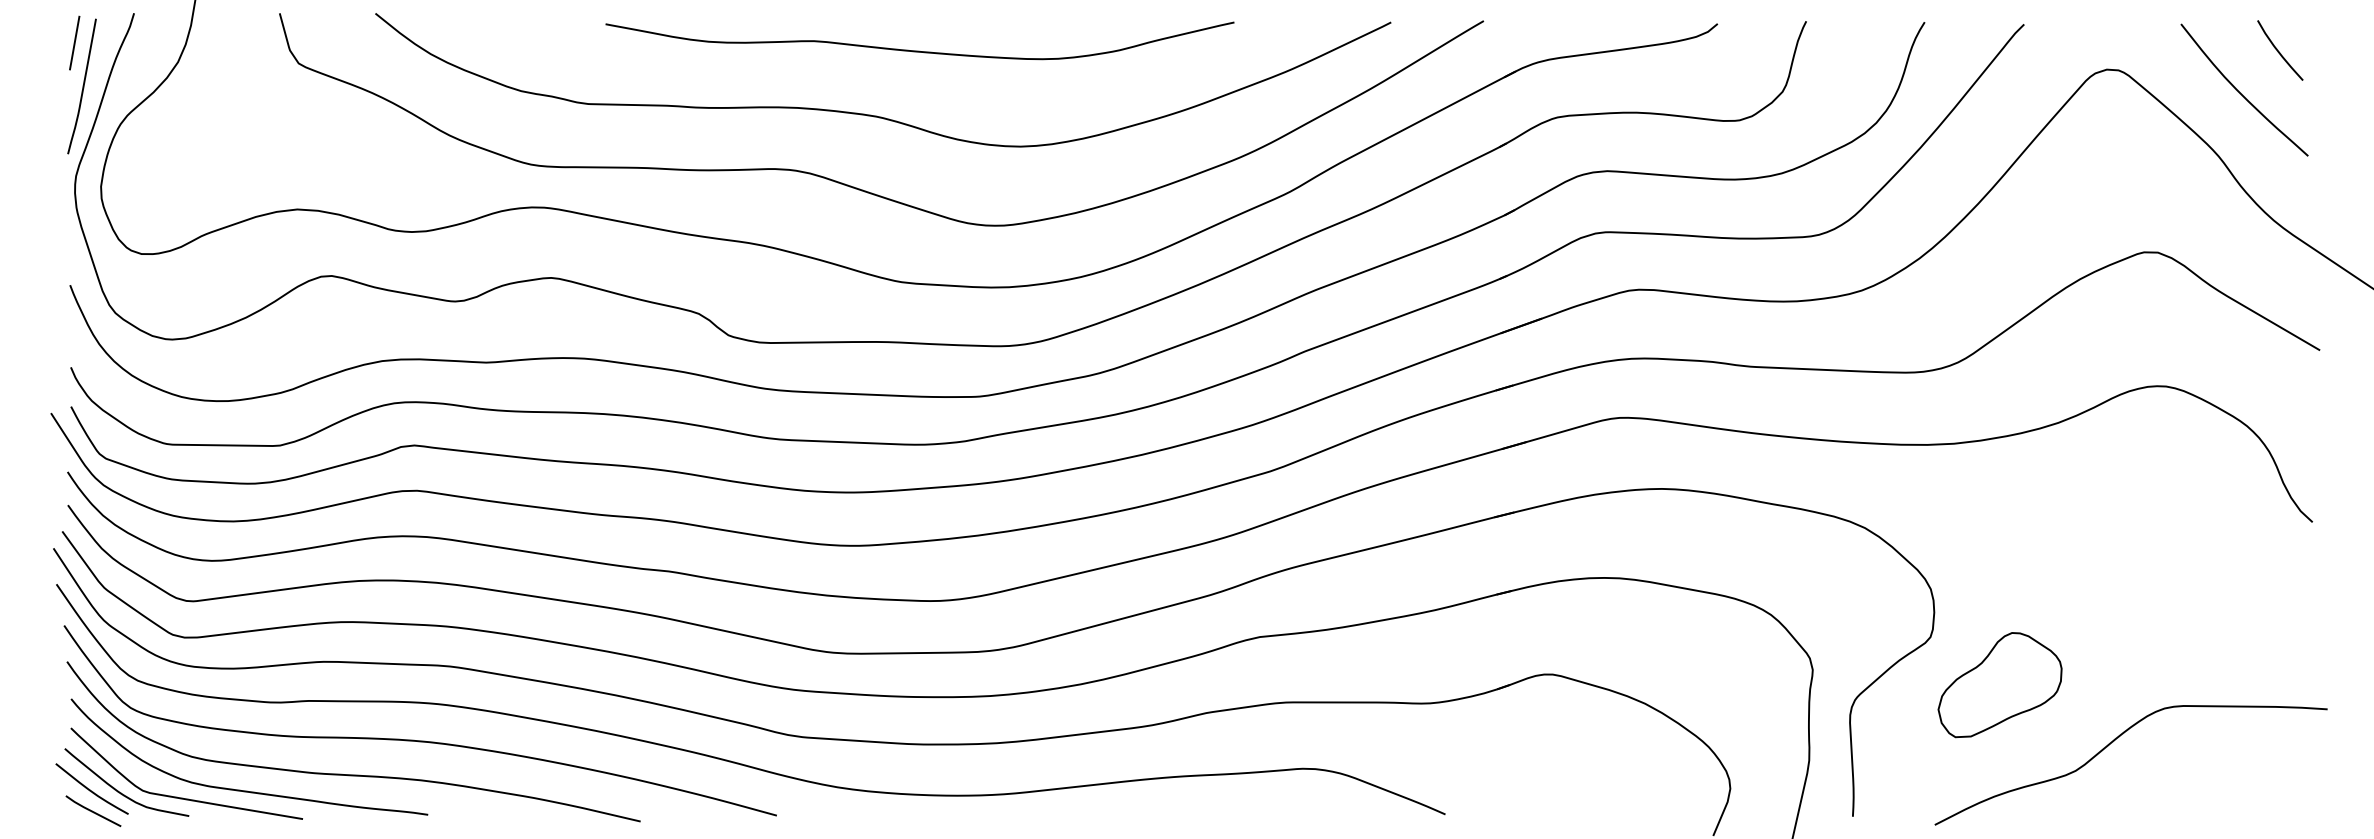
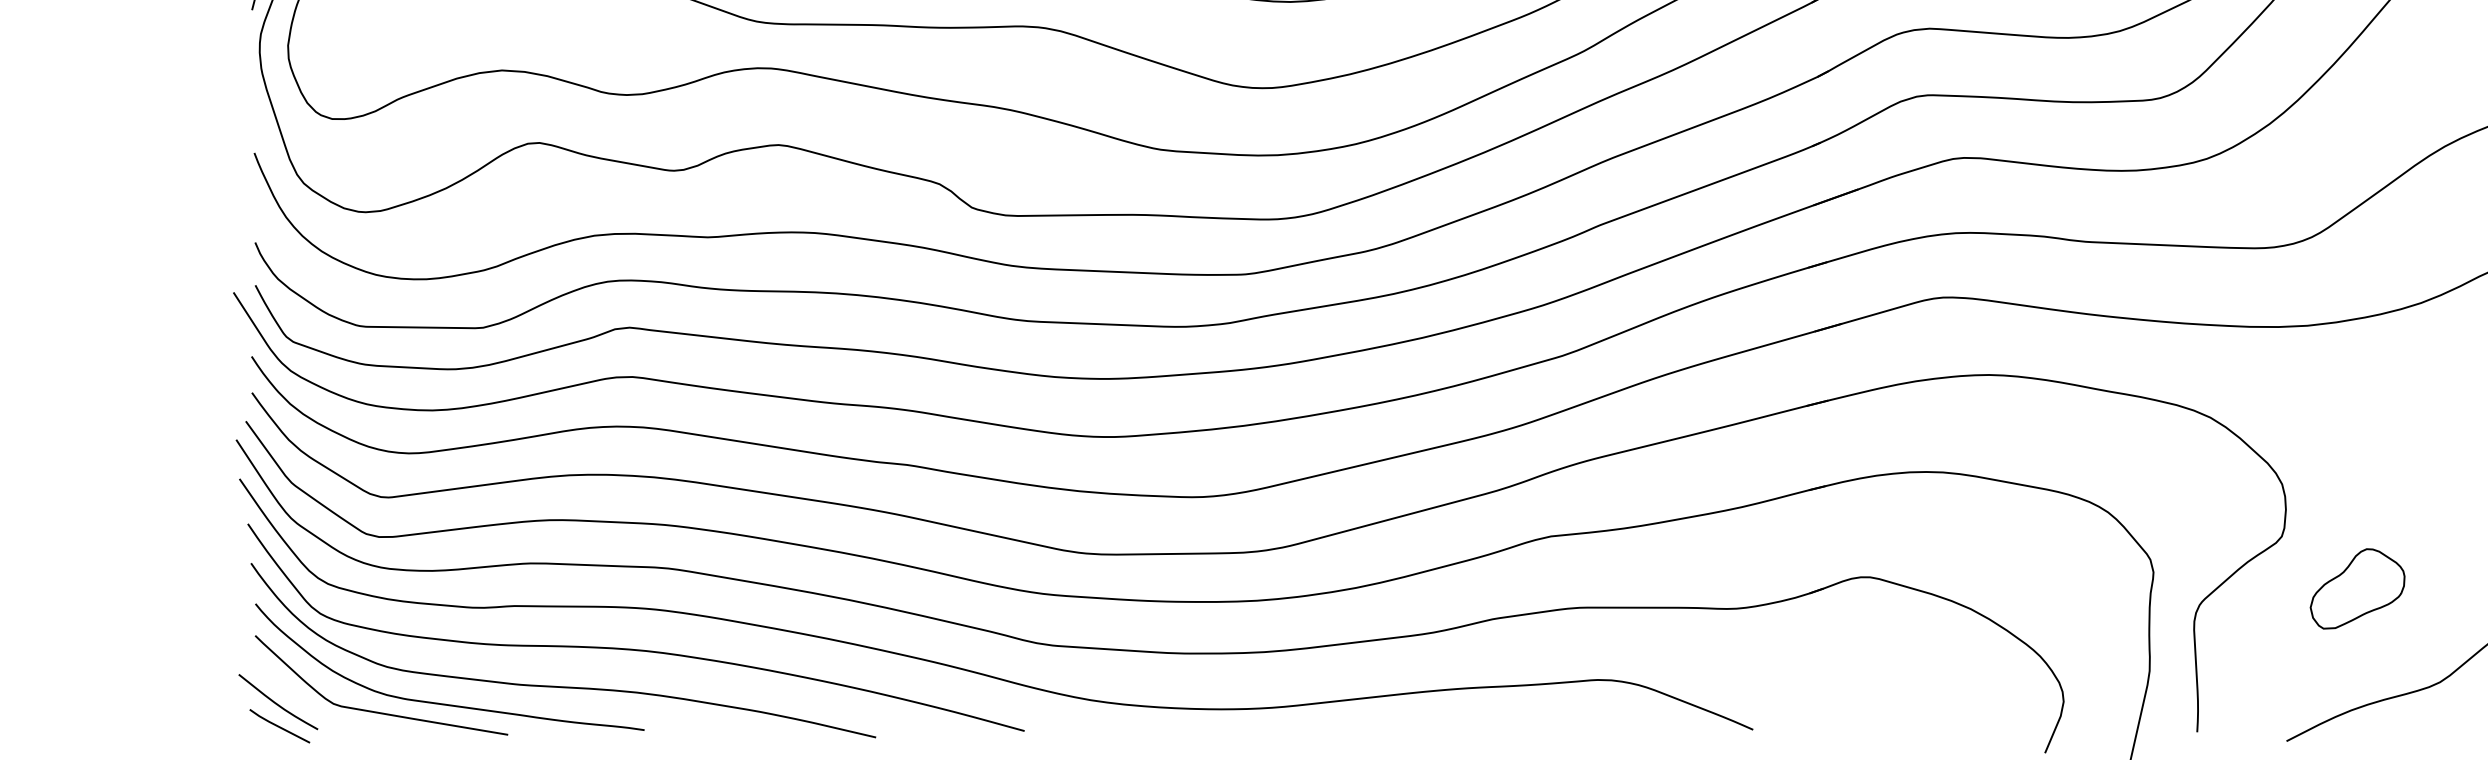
part: (1999, 685) -> (2357, 589), size x0.7
curve: (121, 792) -> (310, 705), removed

